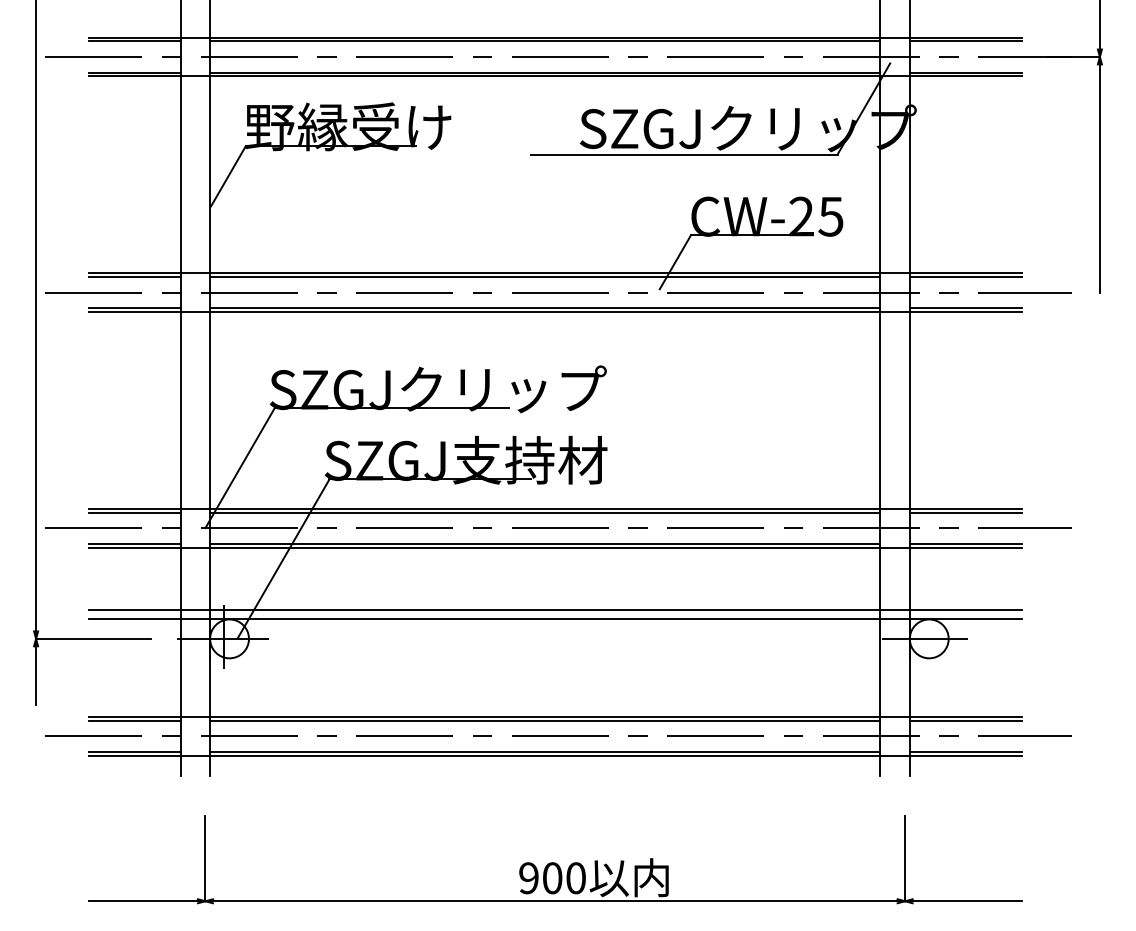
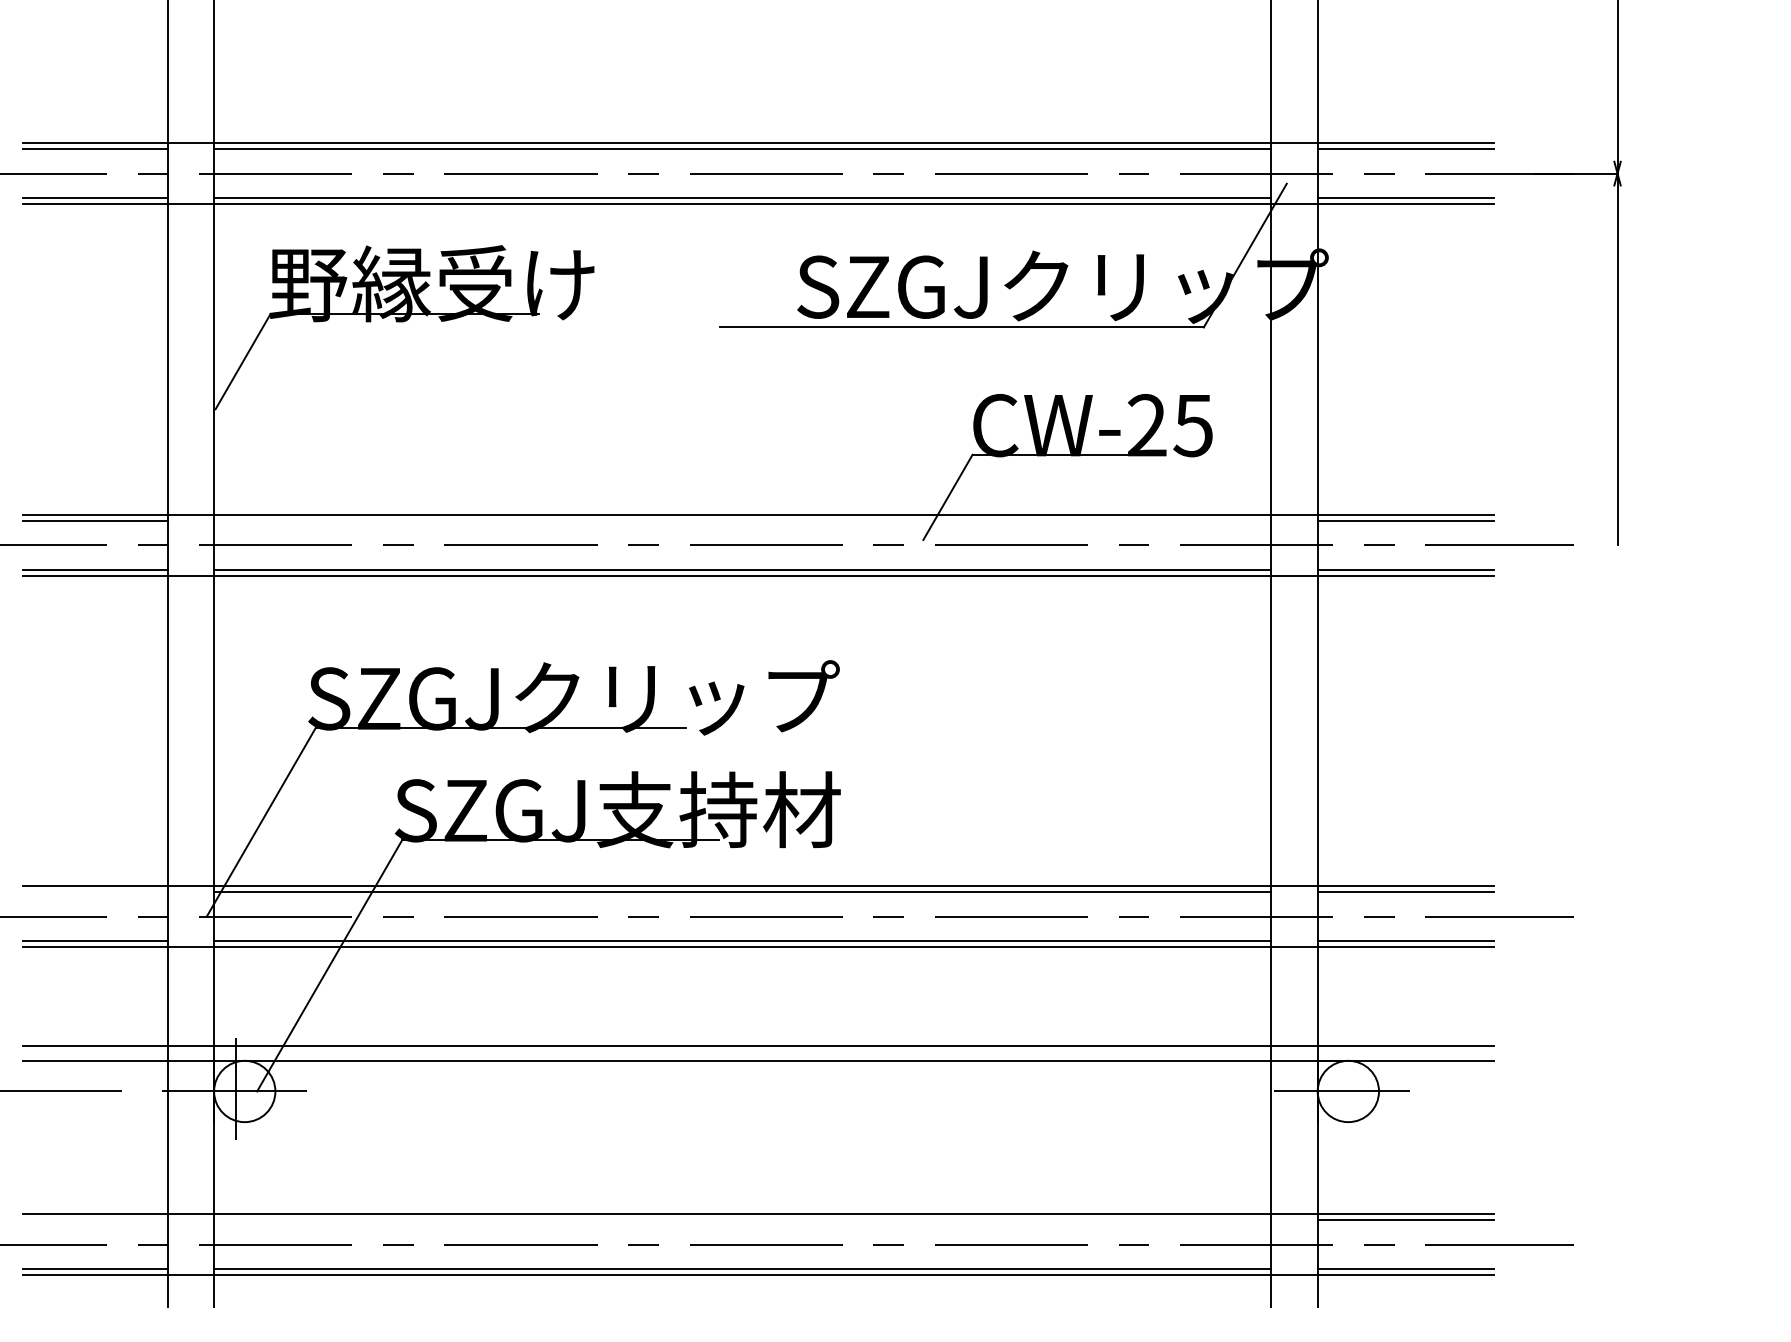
line: (545, 276) -> (743, 519), removed
line: (134, 512) -> (94, 892), removed
line: (134, 720) -> (94, 1220), removed
line: (545, 720) -> (743, 1220), removed

